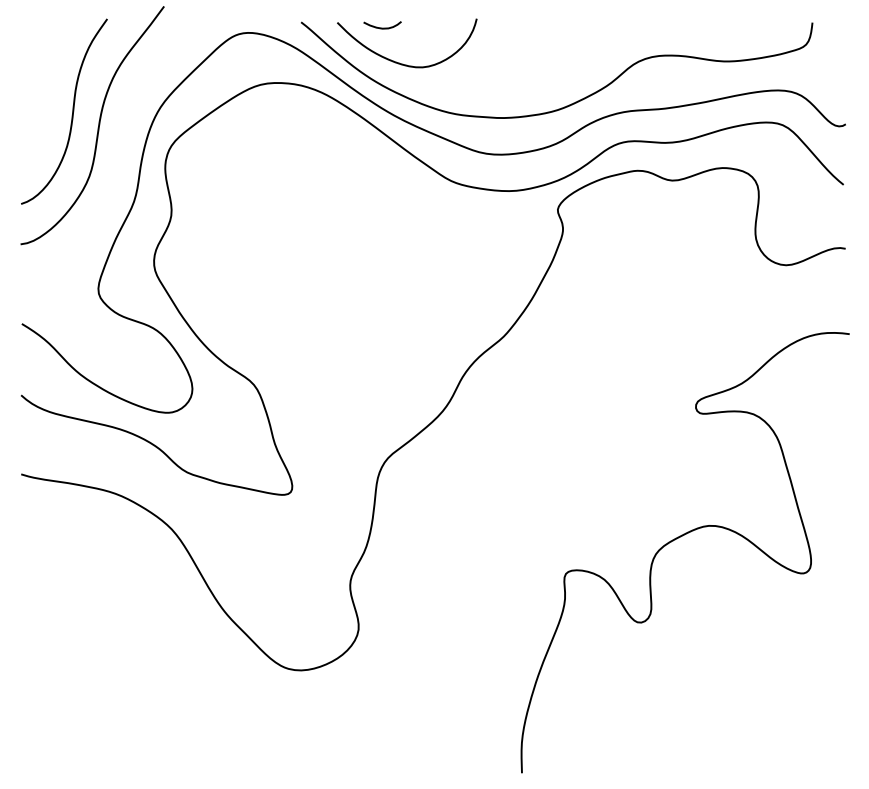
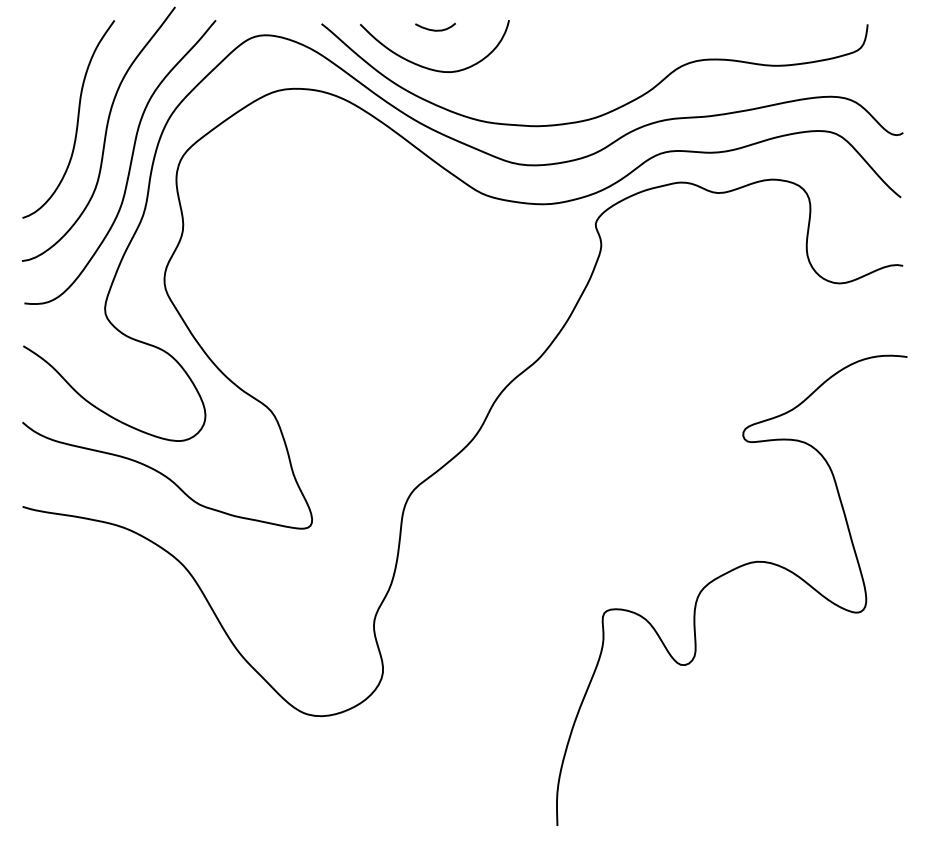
curve: (382, 27) -> (435, 29), moved
curve: (121, 153) -> (129, 164), added

